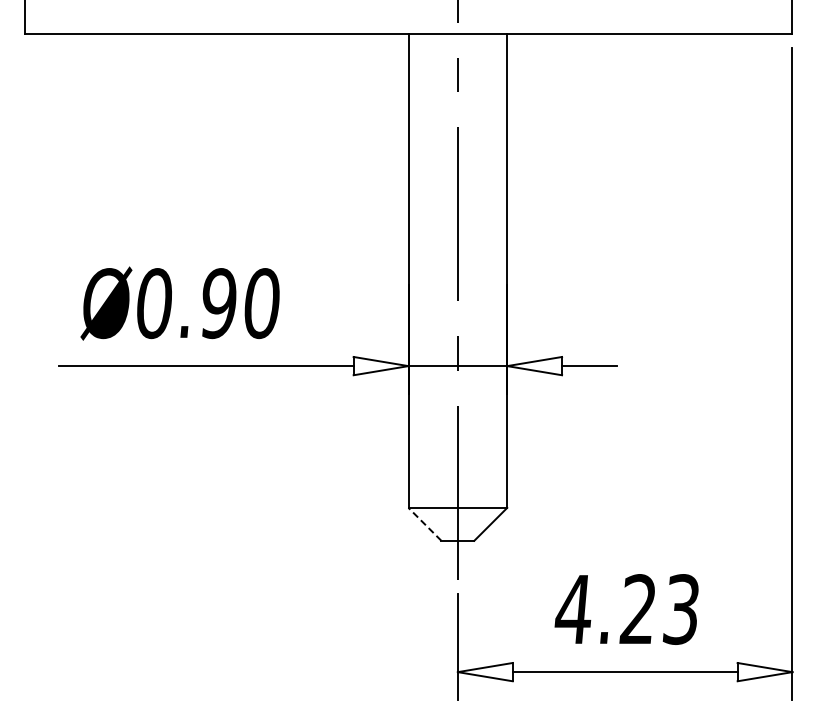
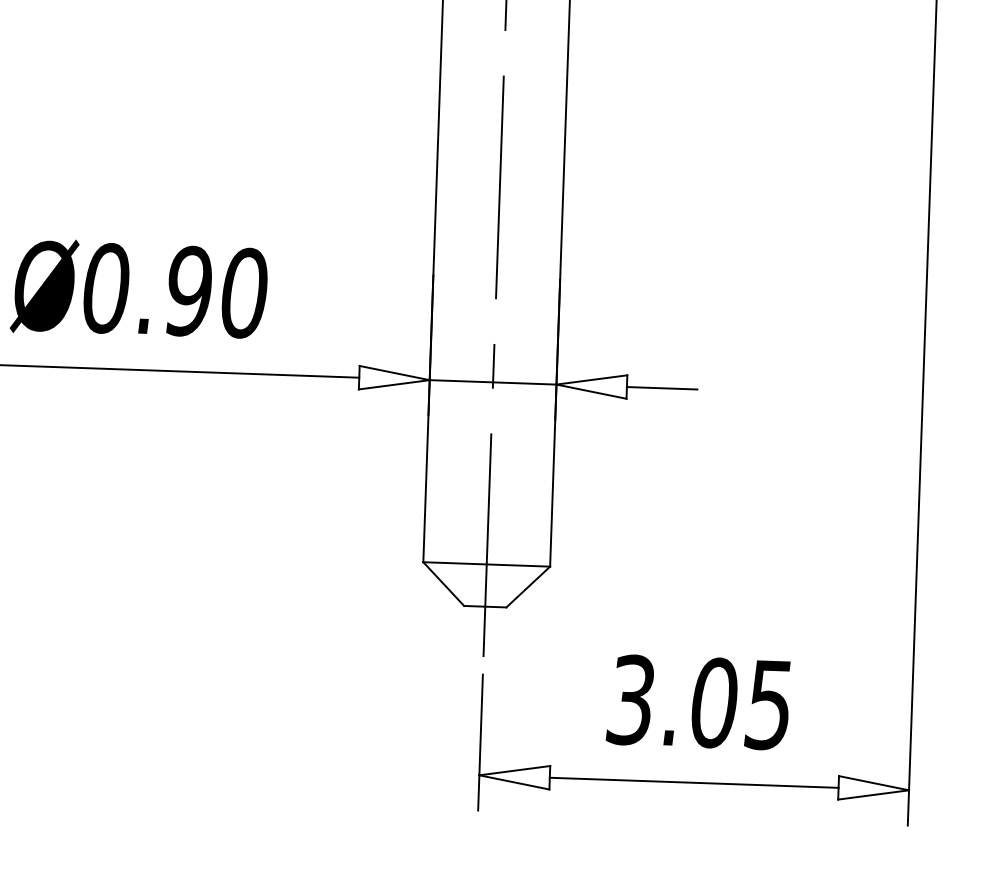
line: (424, 524) -> (443, 584), dashed -> solid
text: (626, 609) -> (698, 702), 4.23 -> 3.05

